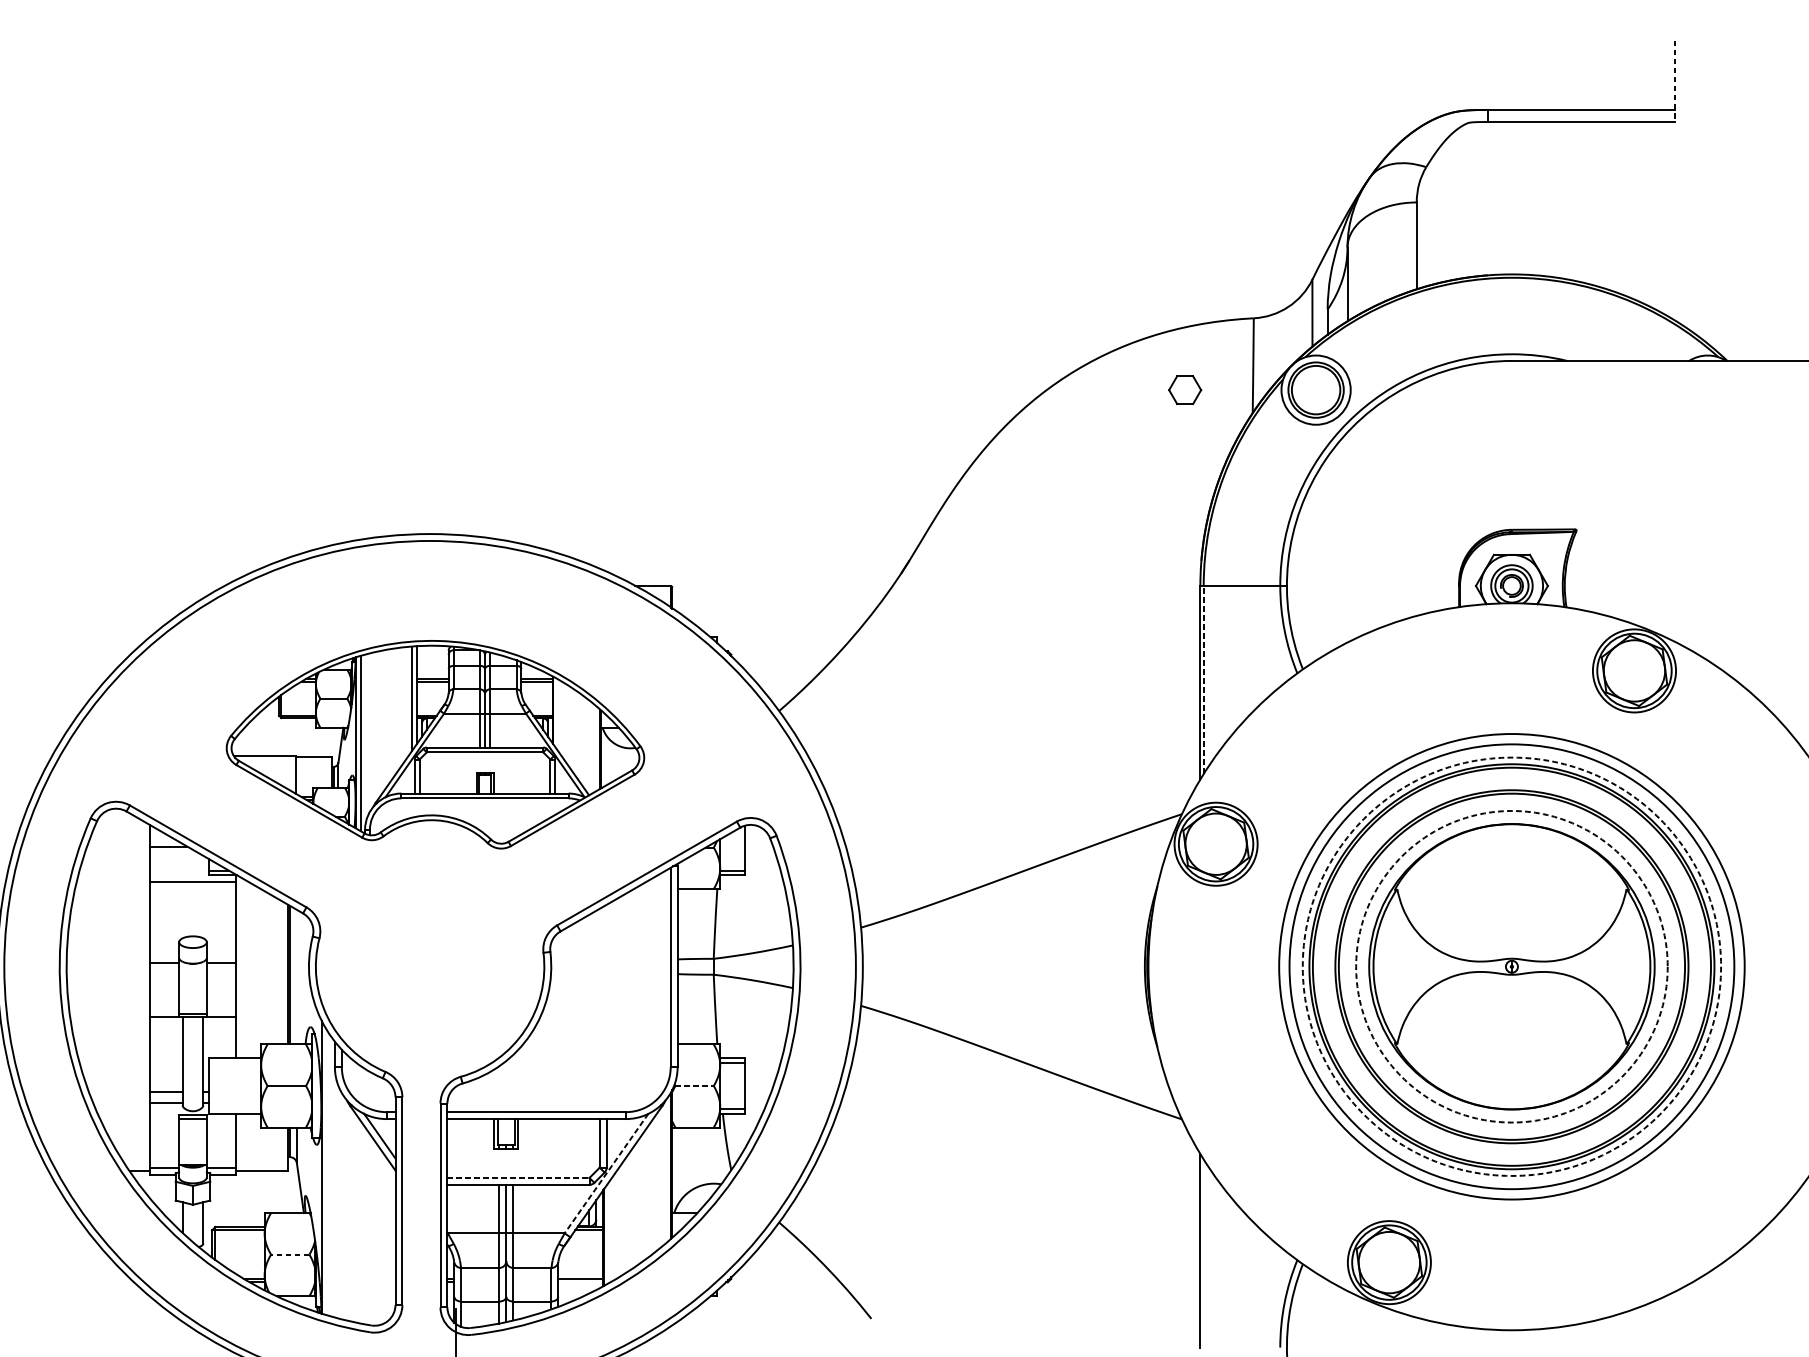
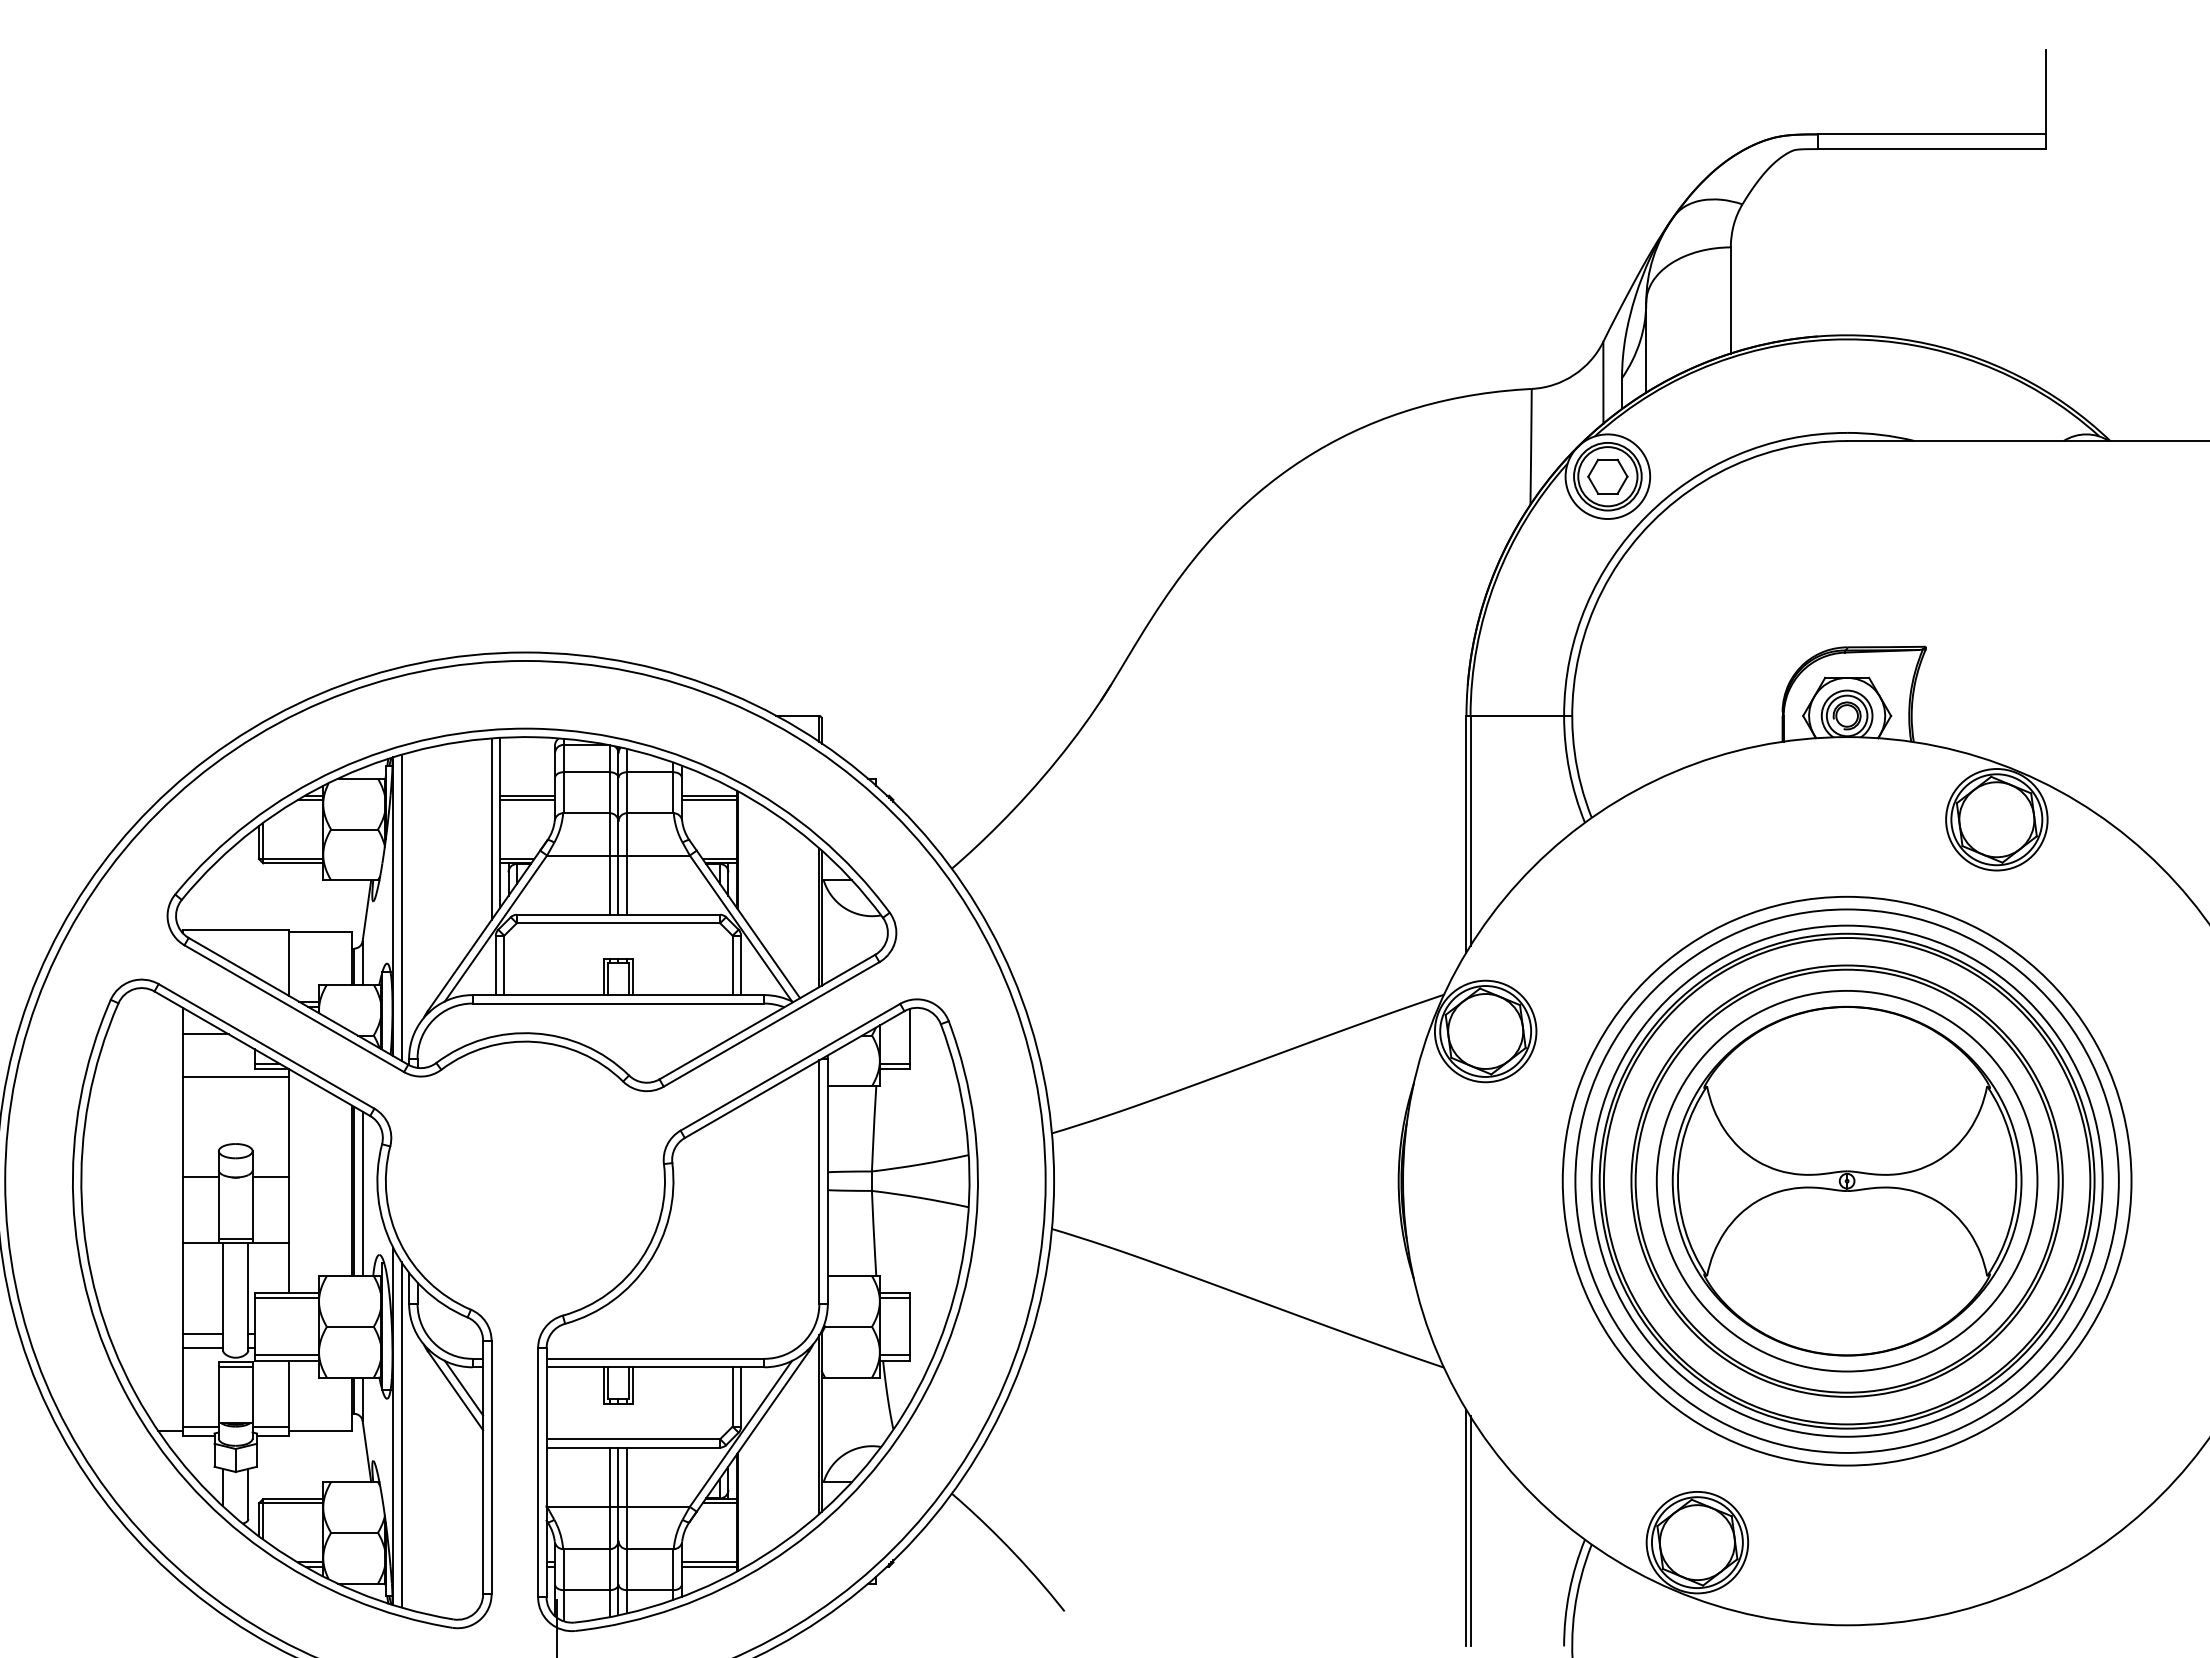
line: (1674, 81) -> (2045, 99), dashed -> solid
part: (1184, 389) -> (1607, 476), moved
line: (1203, 679) -> (1470, 830), dashed -> solid
part: (435, 744) -> (531, 909), size x1.43
circle: (1511, 966) -> (1846, 1180), dashed -> solid
circle: (1511, 966) -> (1846, 1180), dashed -> solid
line: (296, 976) -> (362, 1193), added
line: (234, 1062) -> (286, 1298), added
line: (695, 1085) -> (849, 1326), dashed -> solid
line: (234, 1109) -> (286, 1355), added
line: (328, 1174) -> (401, 1434), added
line: (606, 1174) -> (740, 1434), dashed -> solid
line: (518, 1178) -> (633, 1439), dashed -> solid
line: (1203, 1253) -> (1470, 1531), added
line: (290, 1254) -> (354, 1532), dashed -> solid
line: (579, 1282) -> (708, 1566), added

